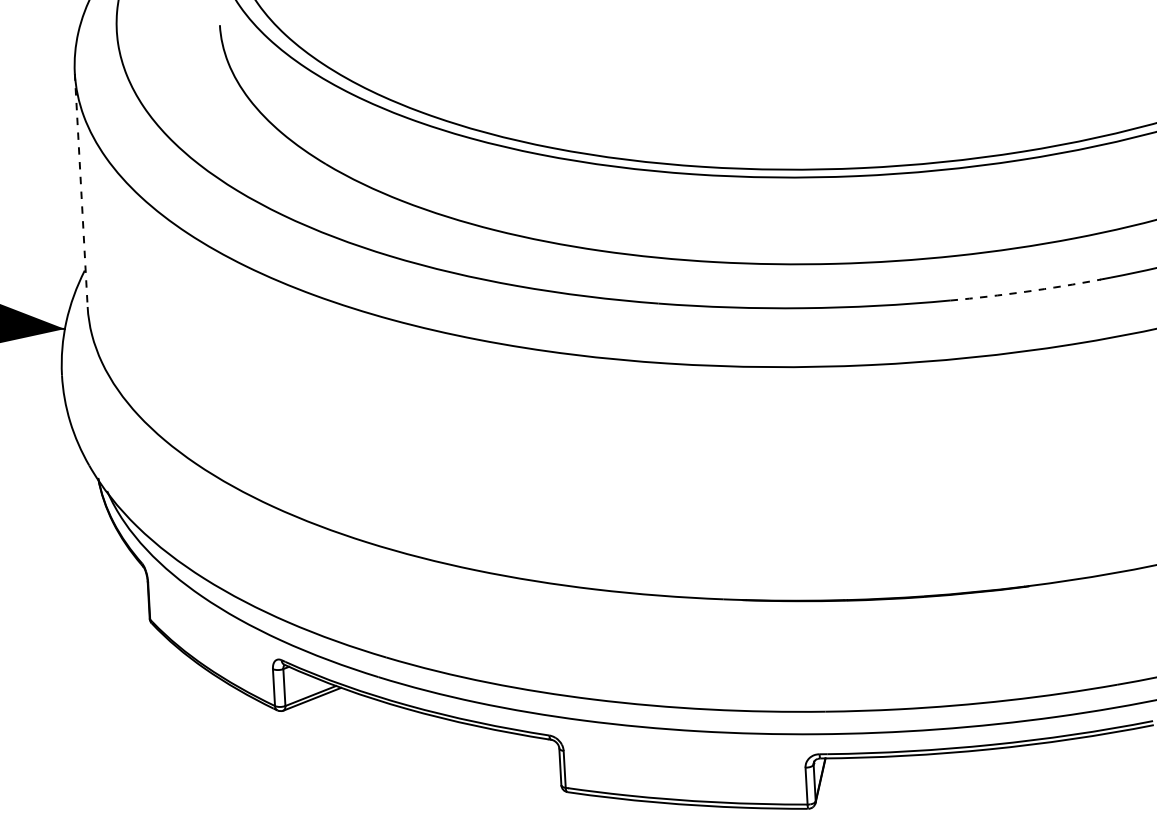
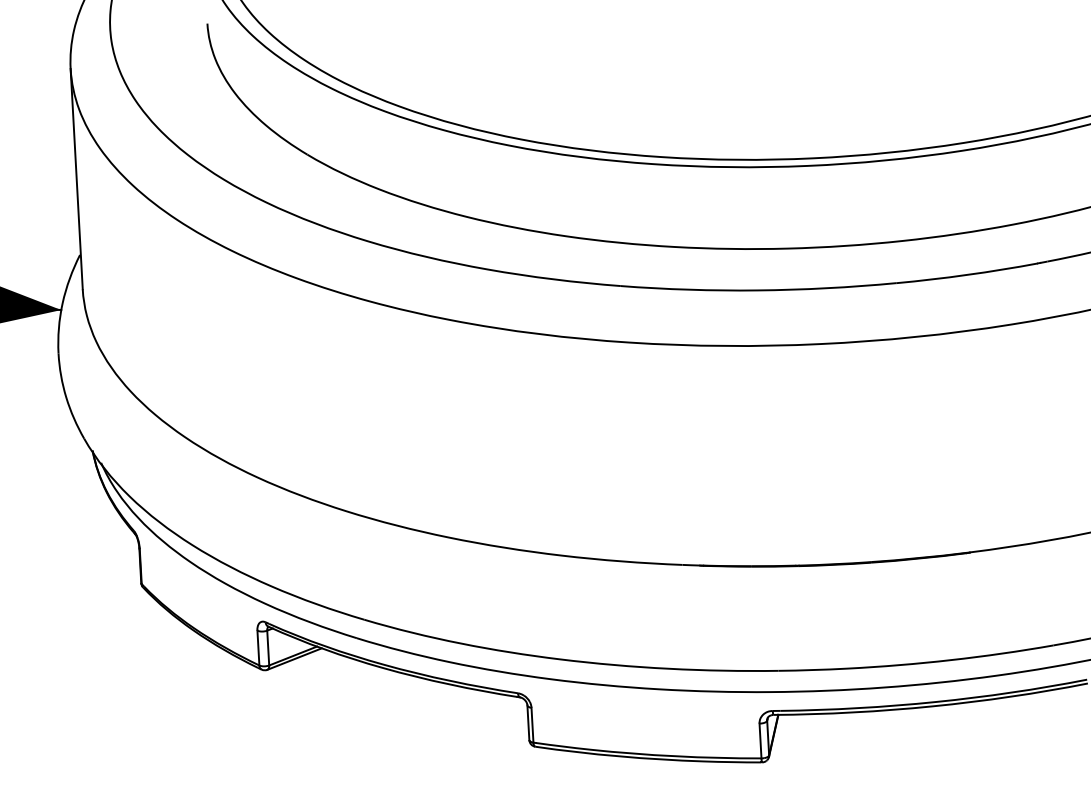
line: (81, 190) -> (76, 179), dashed -> solid
arc: (1026, 291) -> (967, 274), dashed -> solid

